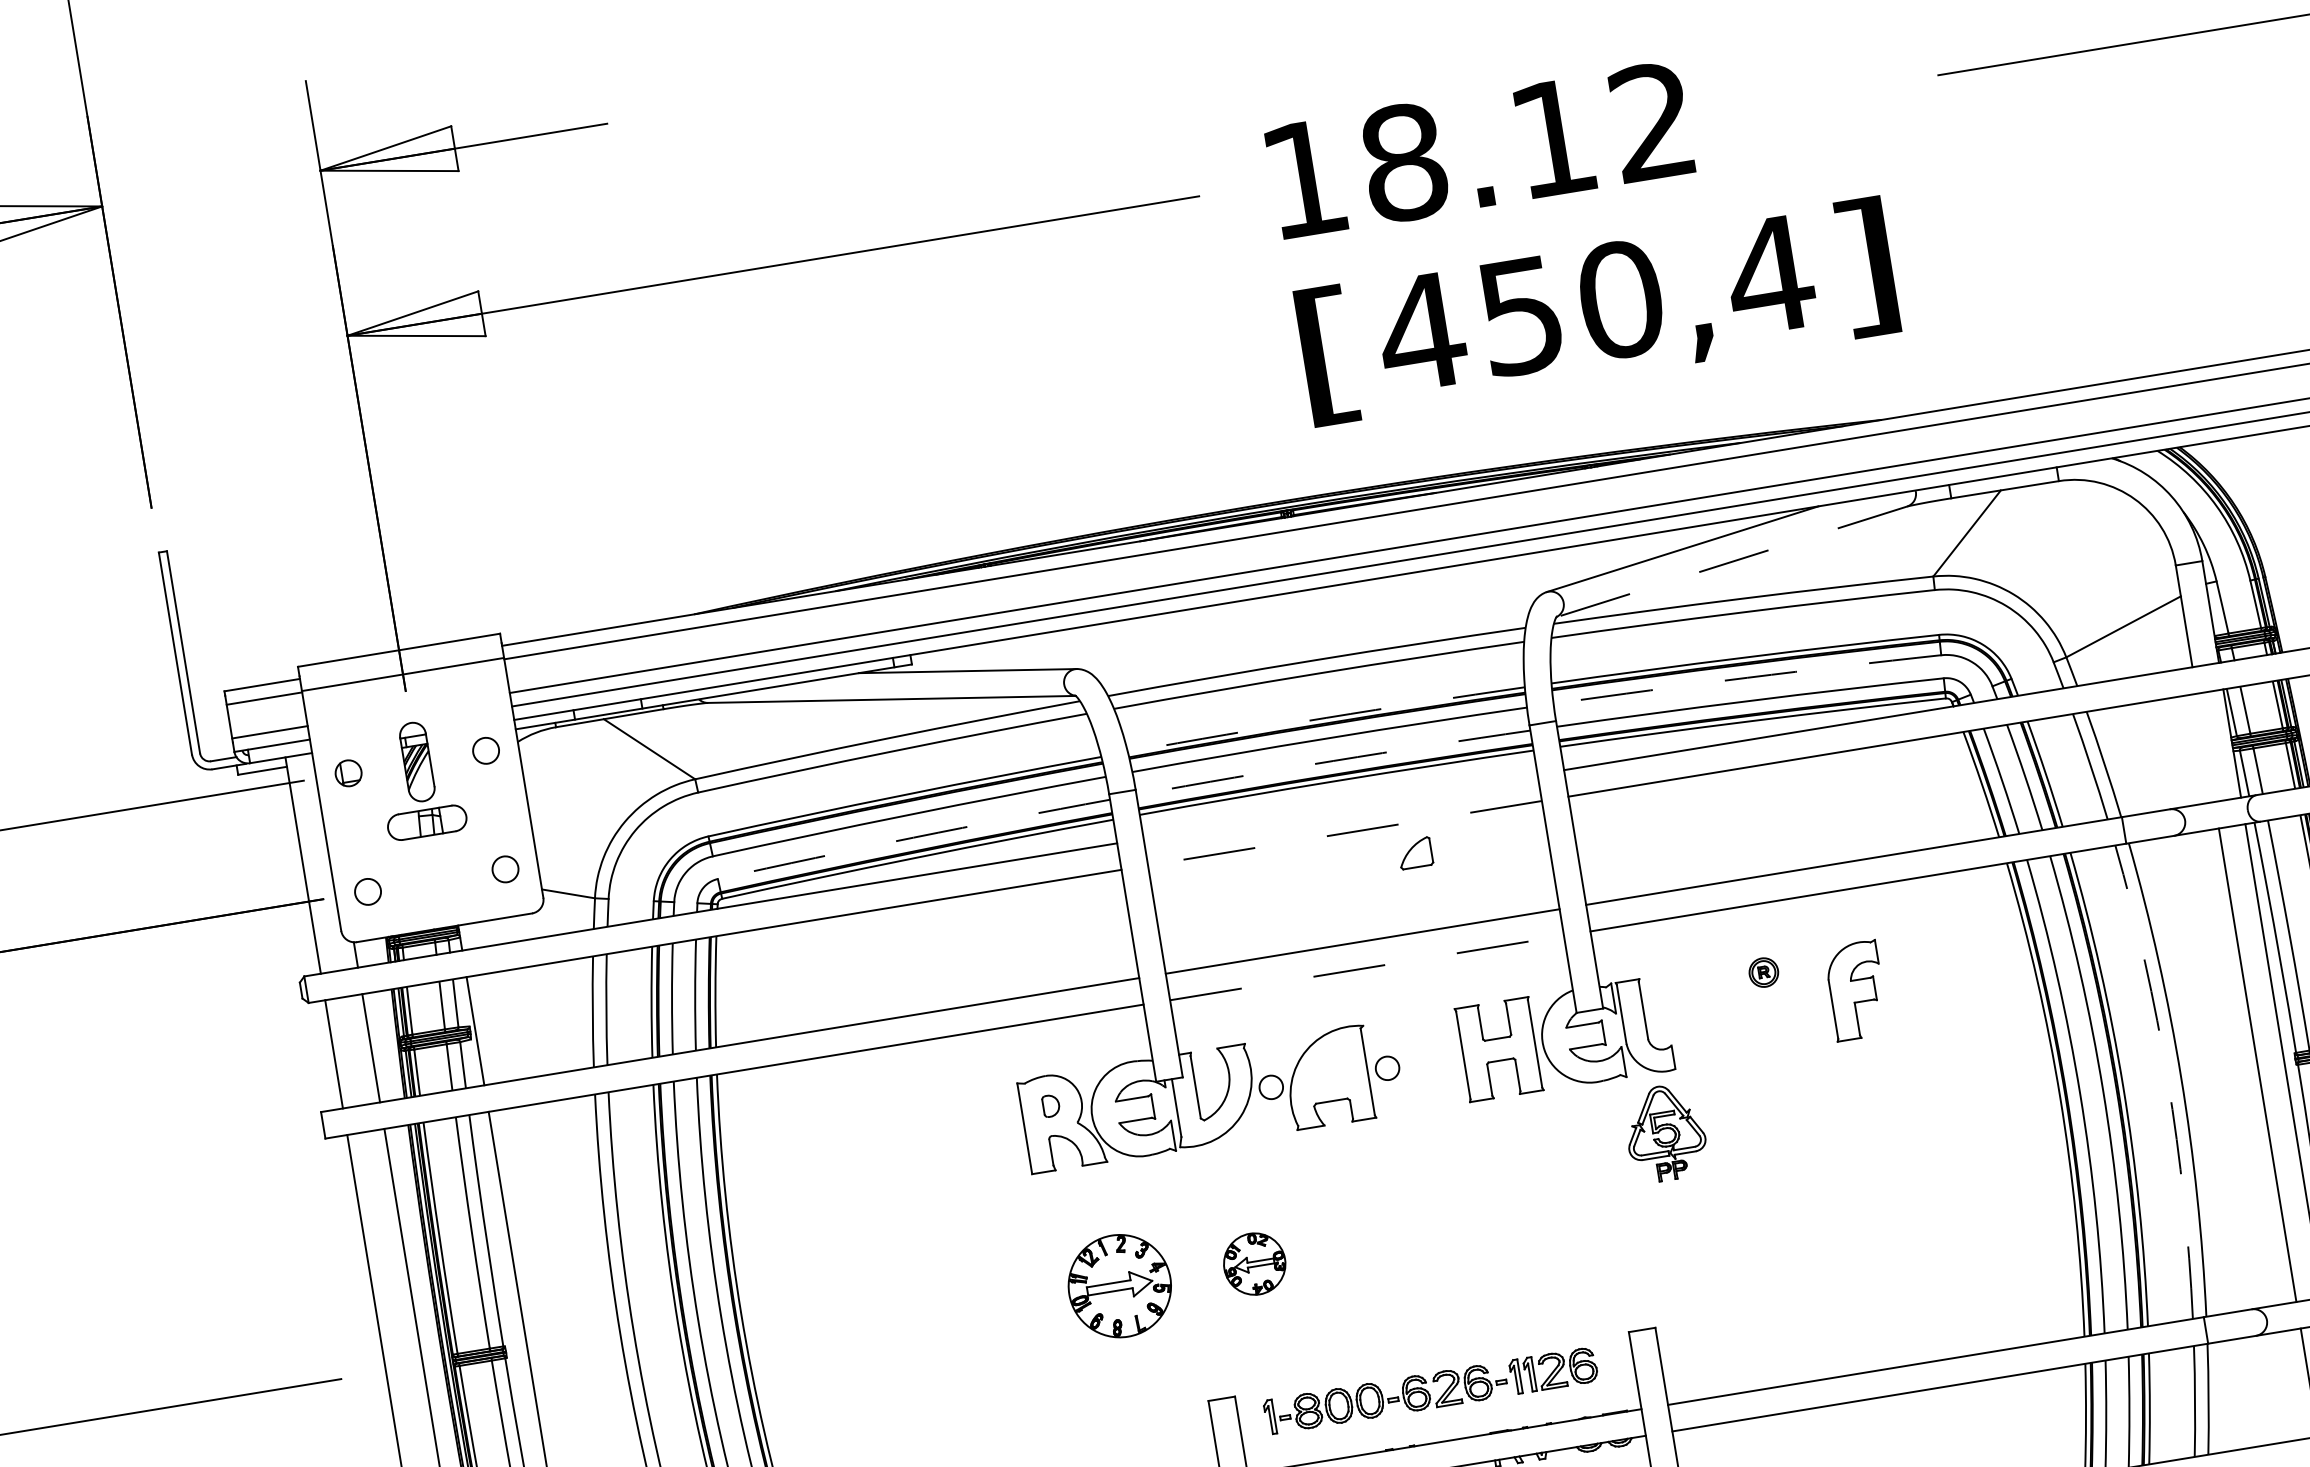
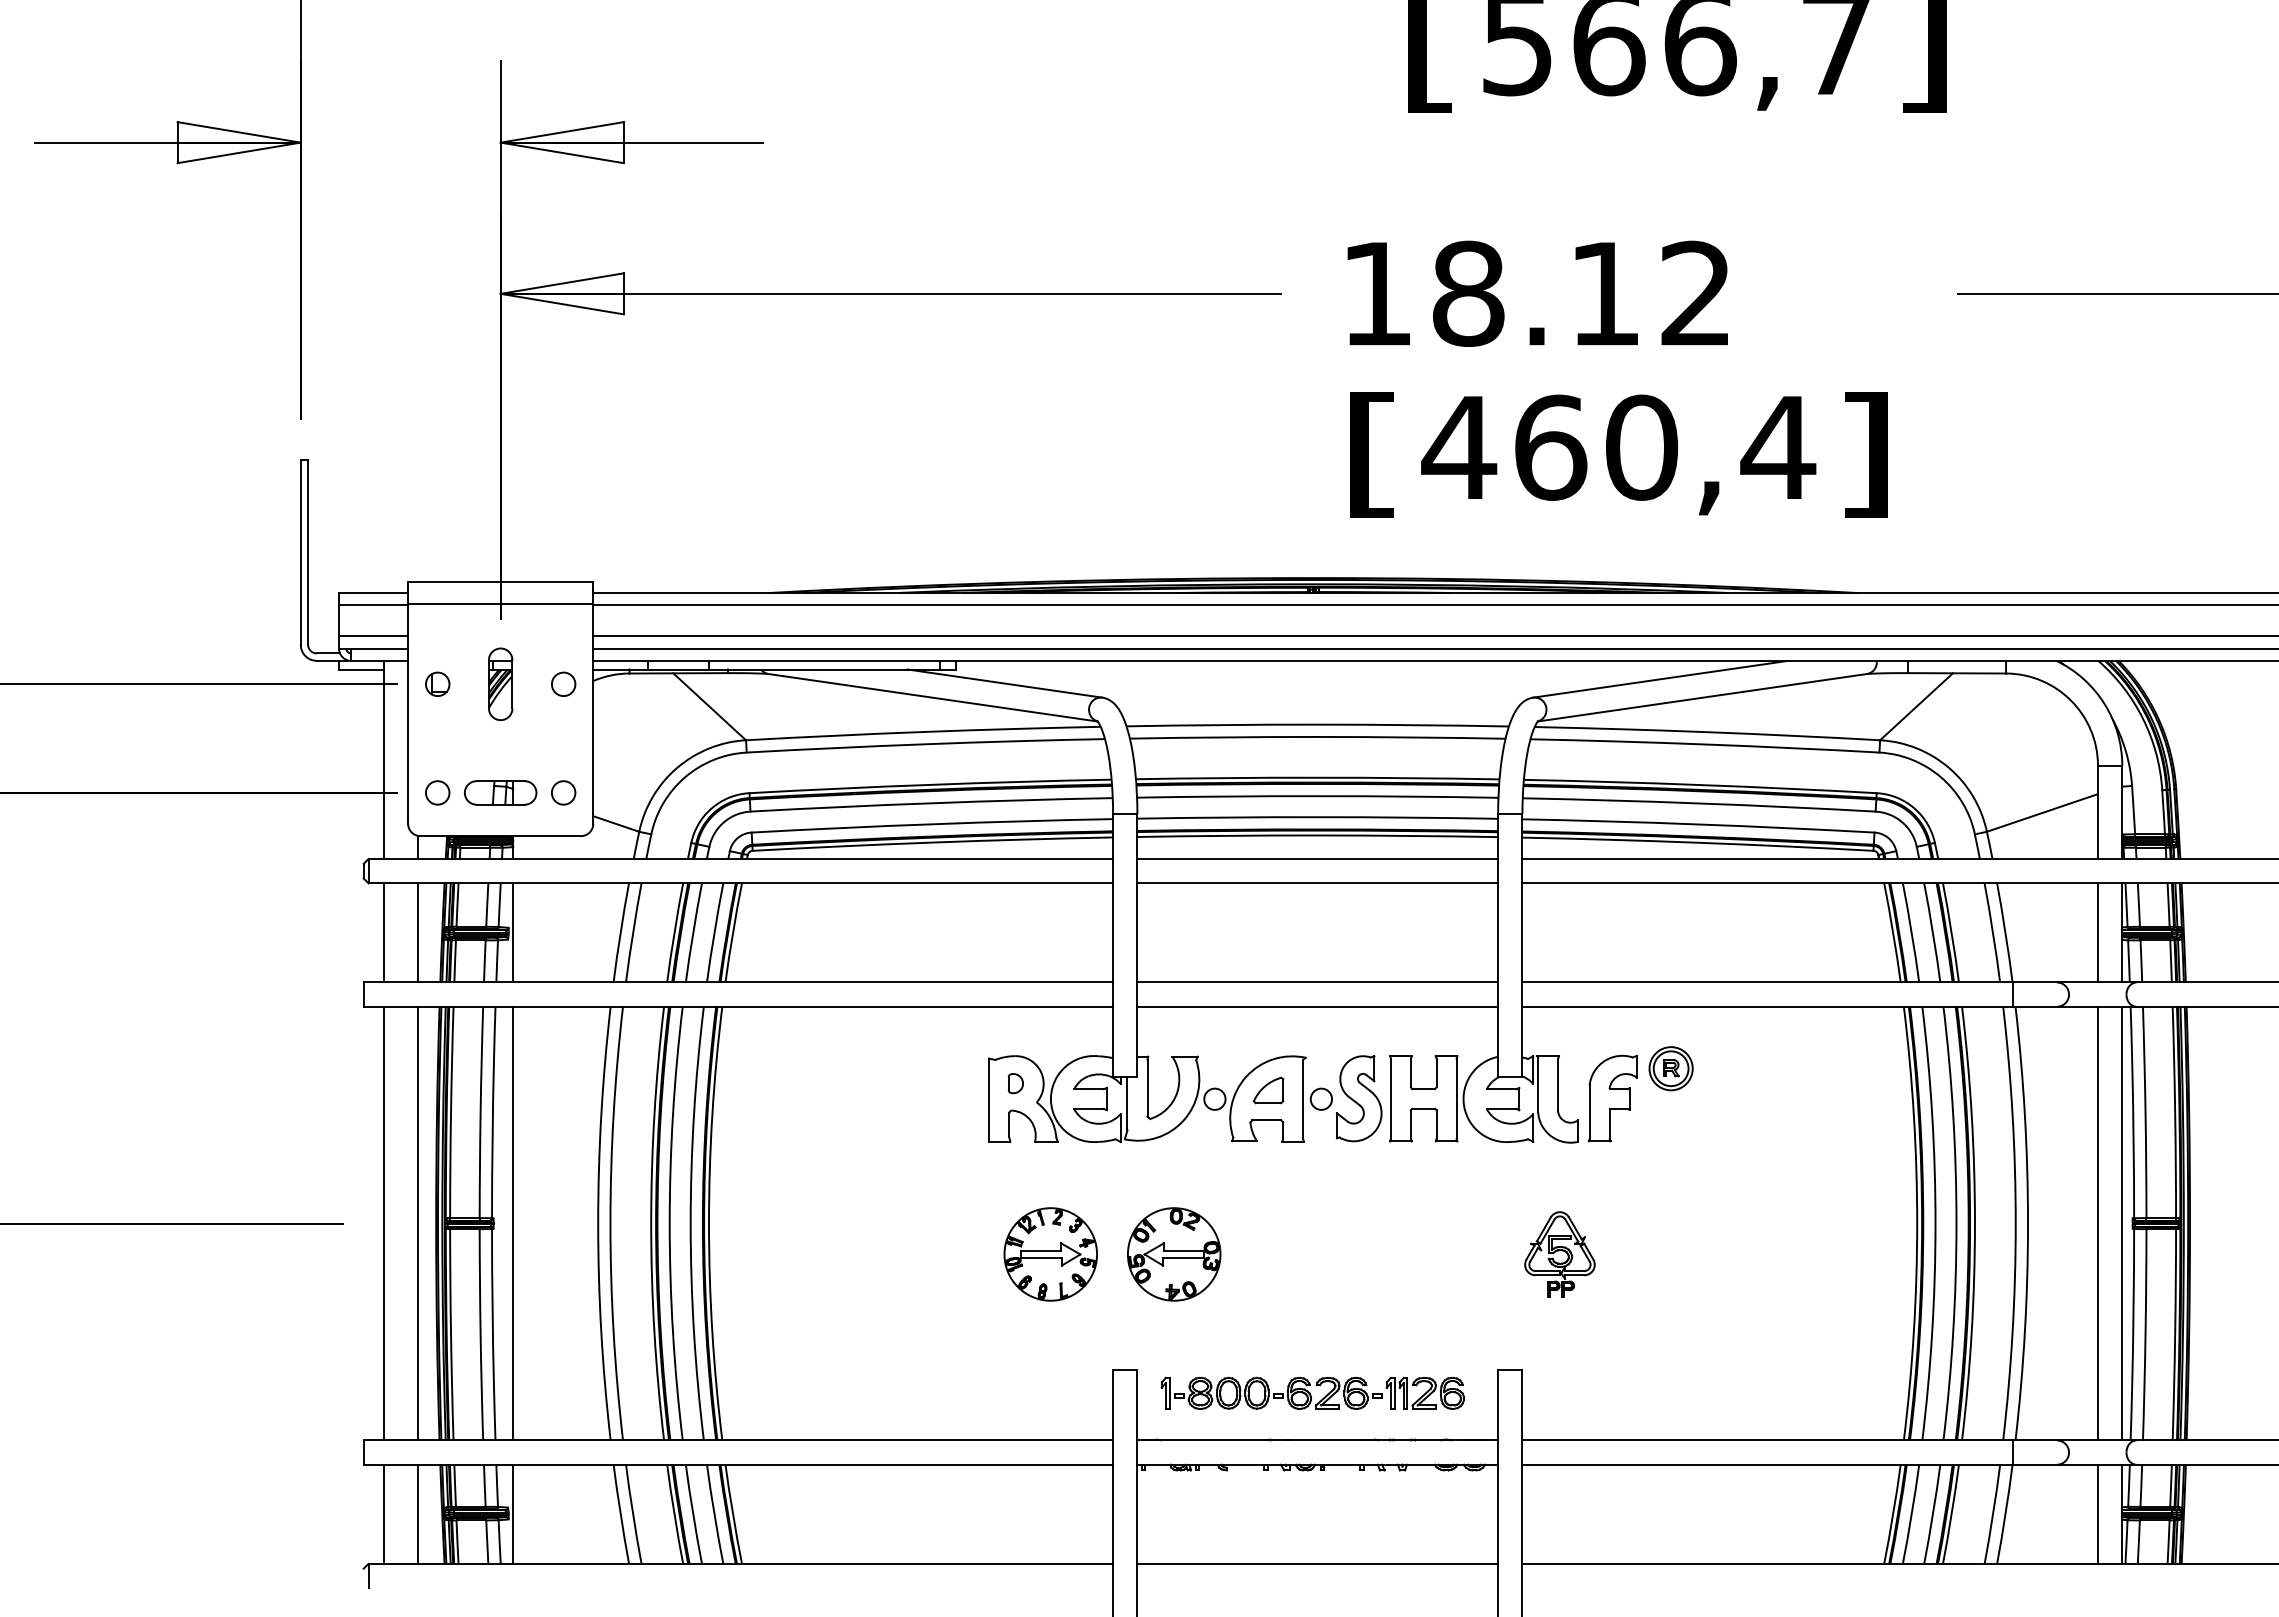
text: (1522, 315) -> (1551, 447), 450,4 -> 460,4
line: (1730, 561) -> (1701, 697), dashed -> solid
arc: (1747, 677) -> (1699, 803), dashed -> solid
arc: (1325, 717) -> (1317, 777), dashed -> solid
line: (2206, 747) -> (2098, 932), added
arc: (1332, 761) -> (1317, 817), dashed -> solid
line: (1340, 807) -> (1317, 859), added
part: (427, 822) -> (500, 792), moved
line: (1344, 833) -> (1317, 883), dashed -> solid
arc: (913, 837) -> (932, 824), dashed -> solid
part: (1415, 853) -> (1268, 1090), moved
line: (1367, 967) -> (1318, 1006), dashed -> solid
part: (1763, 972) -> (1670, 1068), size x1.67
part: (1855, 990) -> (1612, 1098), moved
part: (1427, 1060) -> (1358, 1098), added
arc: (2167, 1079) -> (2015, 1223), dashed -> solid
part: (1665, 1133) -> (1559, 1254), moved
part: (1254, 1264) -> (1174, 1254), size x1.67

